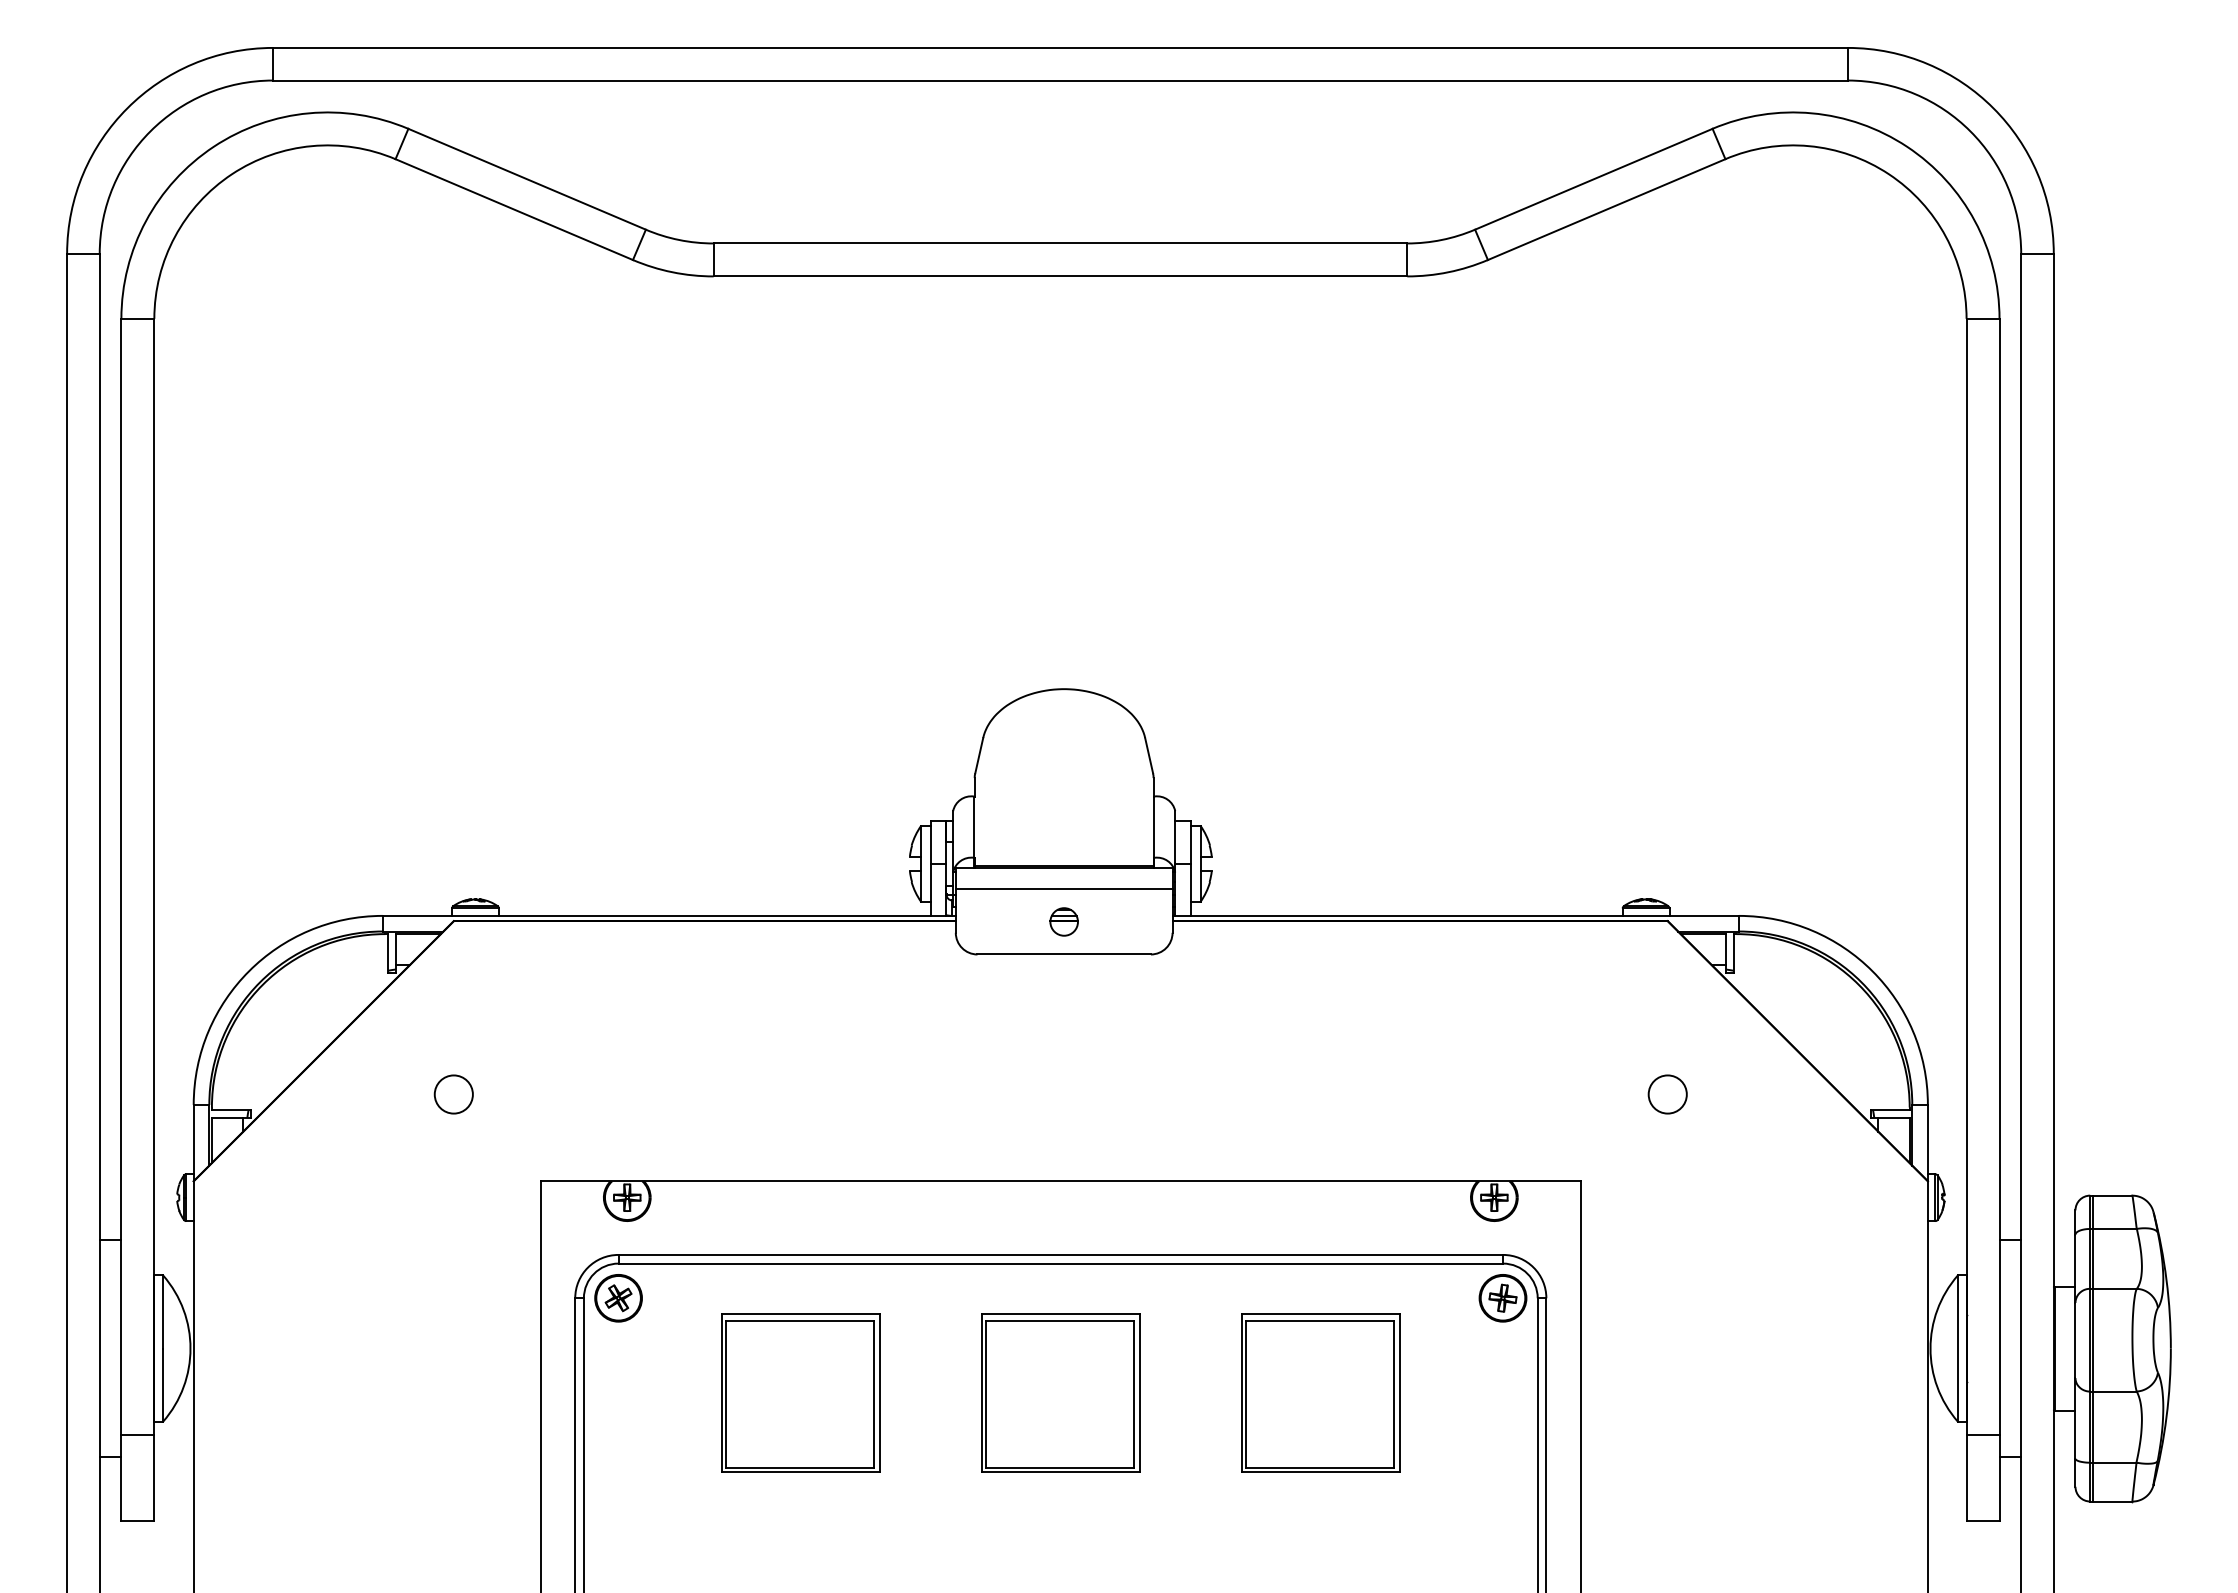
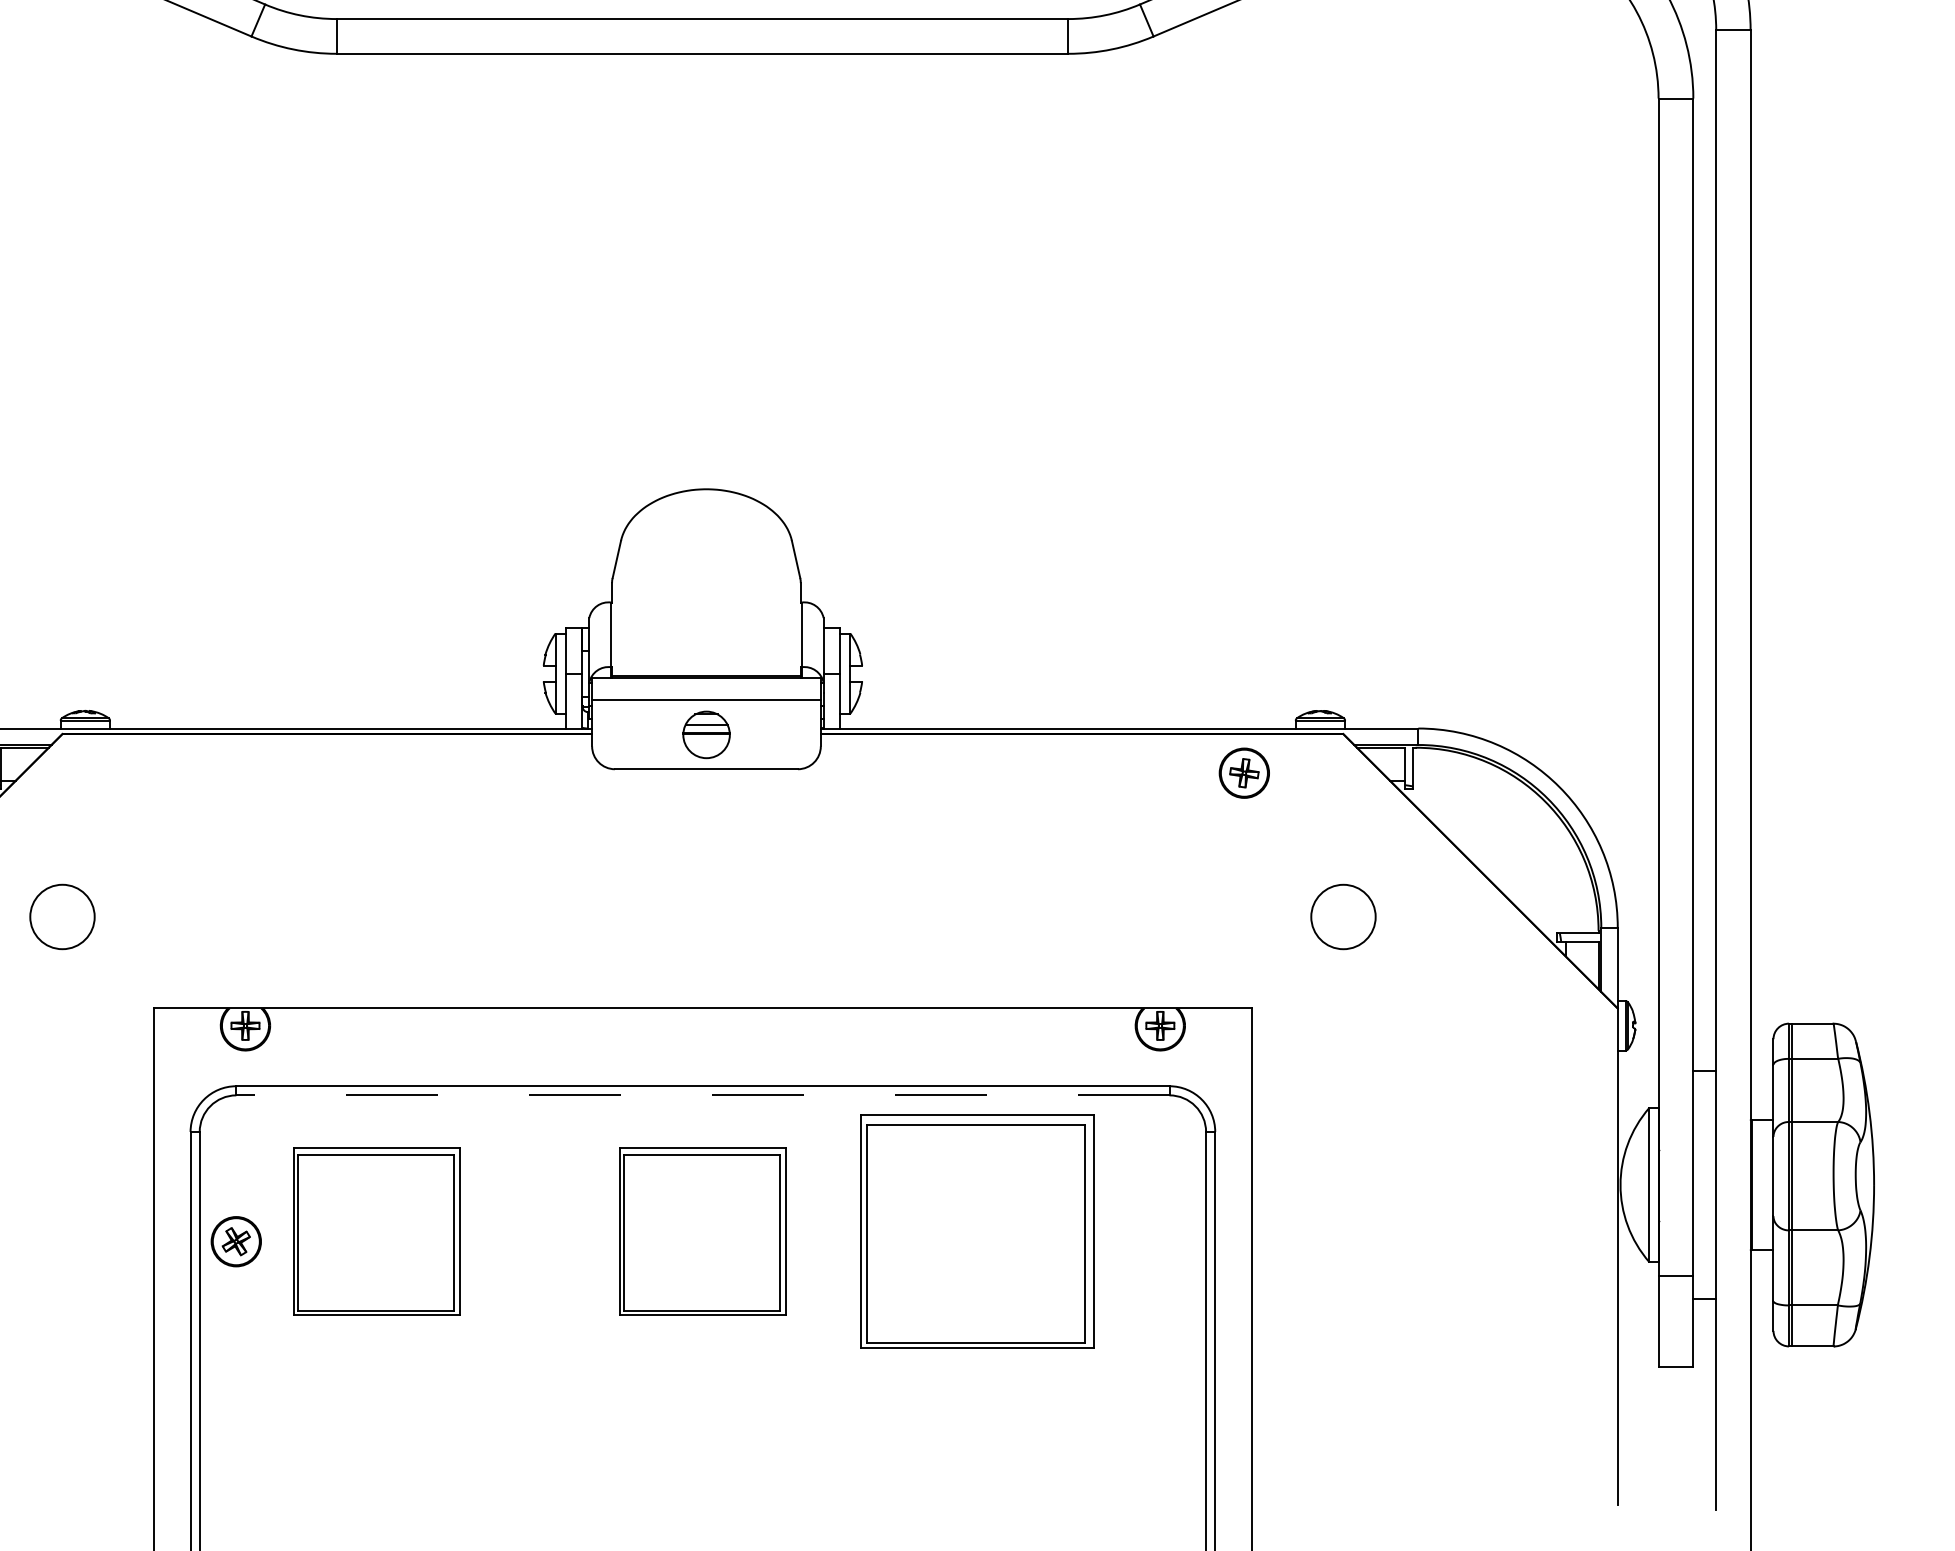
part: (1063, 921) -> (705, 734), size x1.6
circle: (453, 1094) -> (62, 916), size x1.6
circle: (1667, 1094) -> (1343, 916), size x1.6
line: (1060, 1263) -> (702, 1095), solid -> dashed
part: (618, 1298) -> (236, 1241), moved
part: (1502, 1298) -> (1243, 773), moved
part: (800, 1392) -> (376, 1231), moved
part: (1320, 1392) -> (976, 1231), size x1.4

